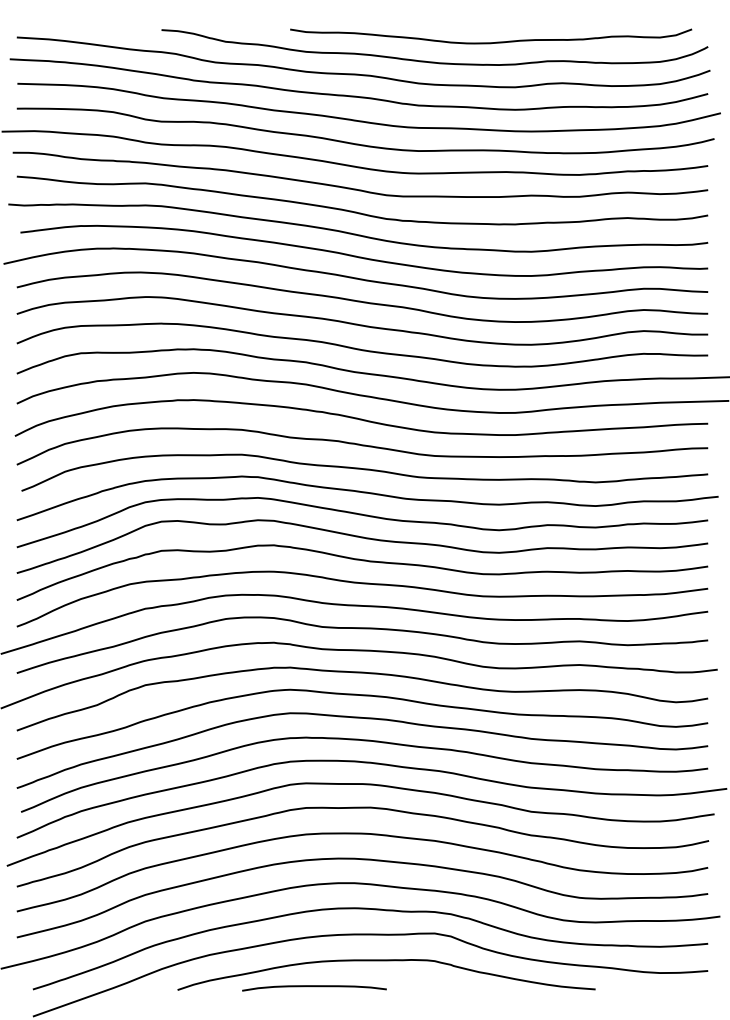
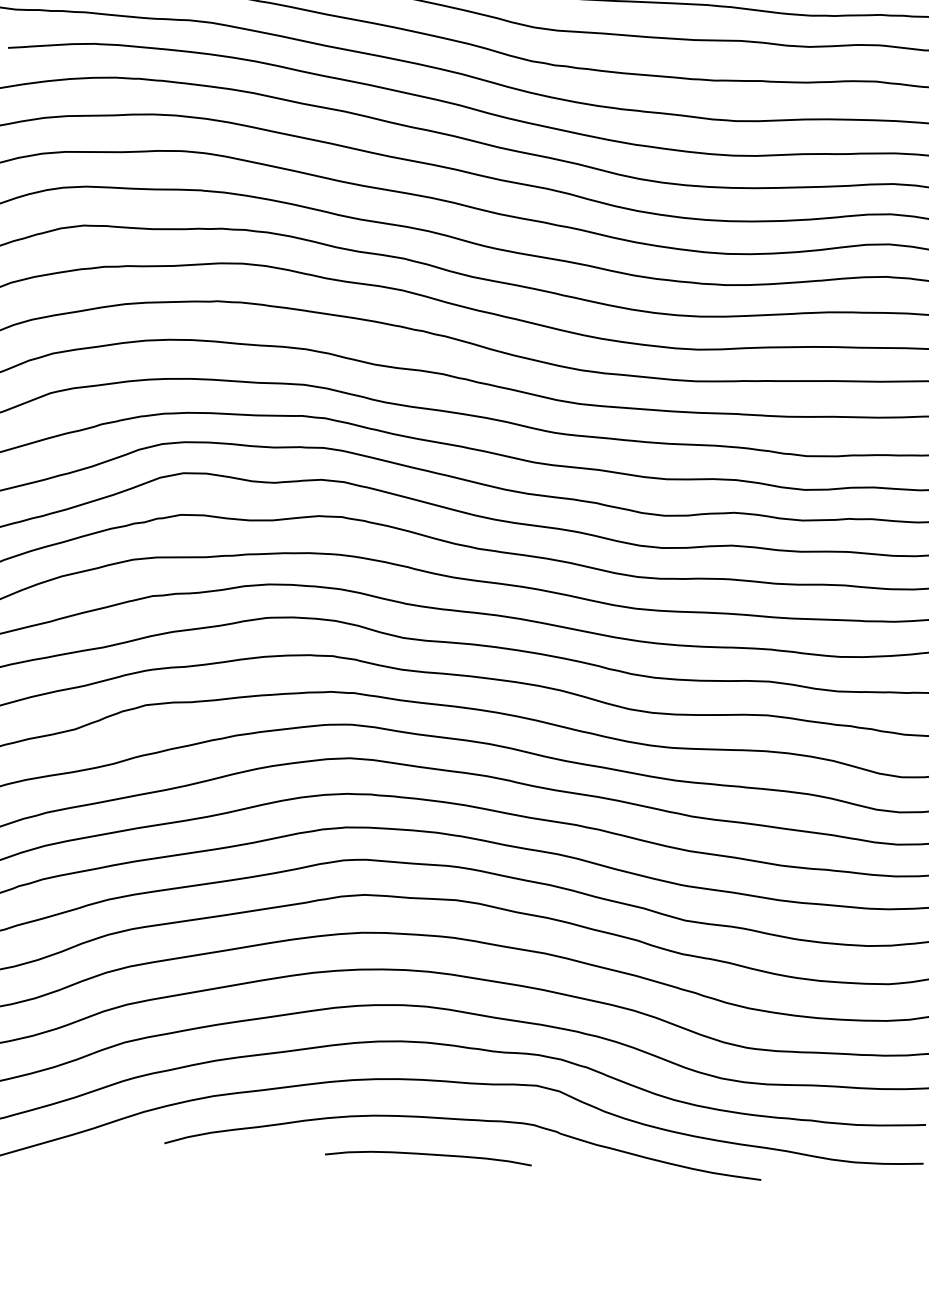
curve: (314, 987) -> (428, 1156), moved

